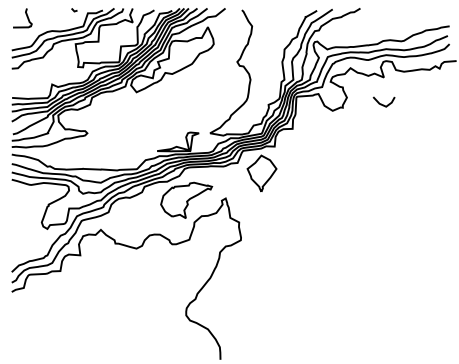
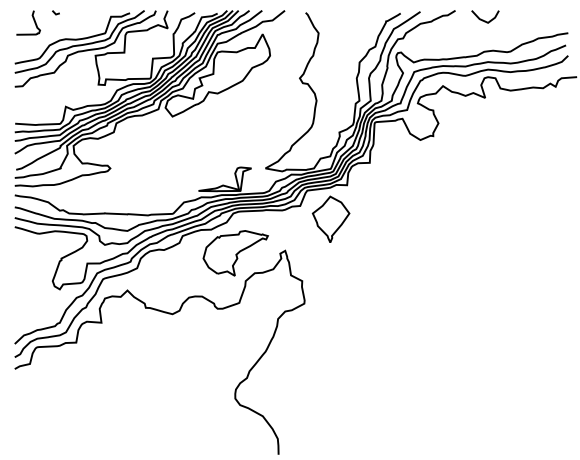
line: (74, 9) -> (55, 12), moved
line: (382, 104) -> (483, 19), moved

